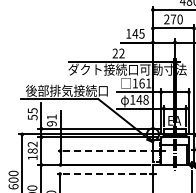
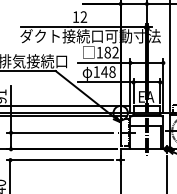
text: (114, 53) -> (75, 17), 22 -> 12
text: (145, 83) -> (111, 52), 161 -> 182
line: (102, 151) -> (60, 133), dashed -> solid
line: (101, 174) -> (59, 160), dashed -> solid

